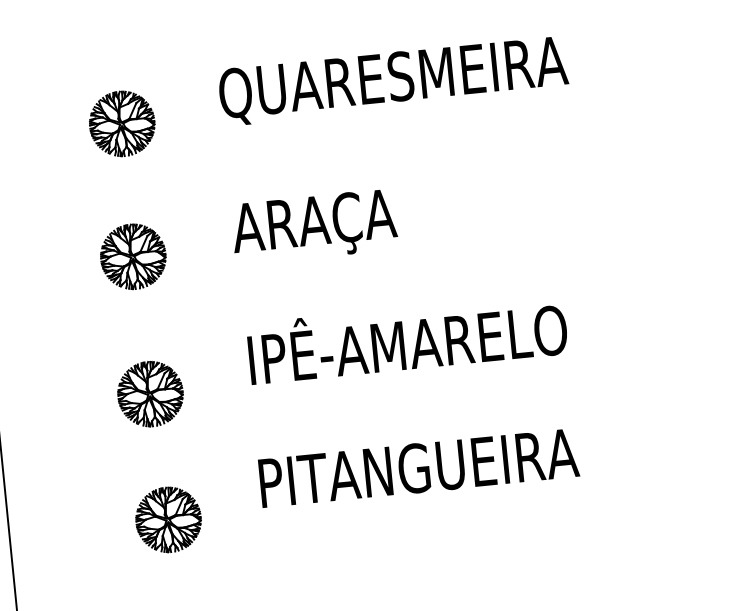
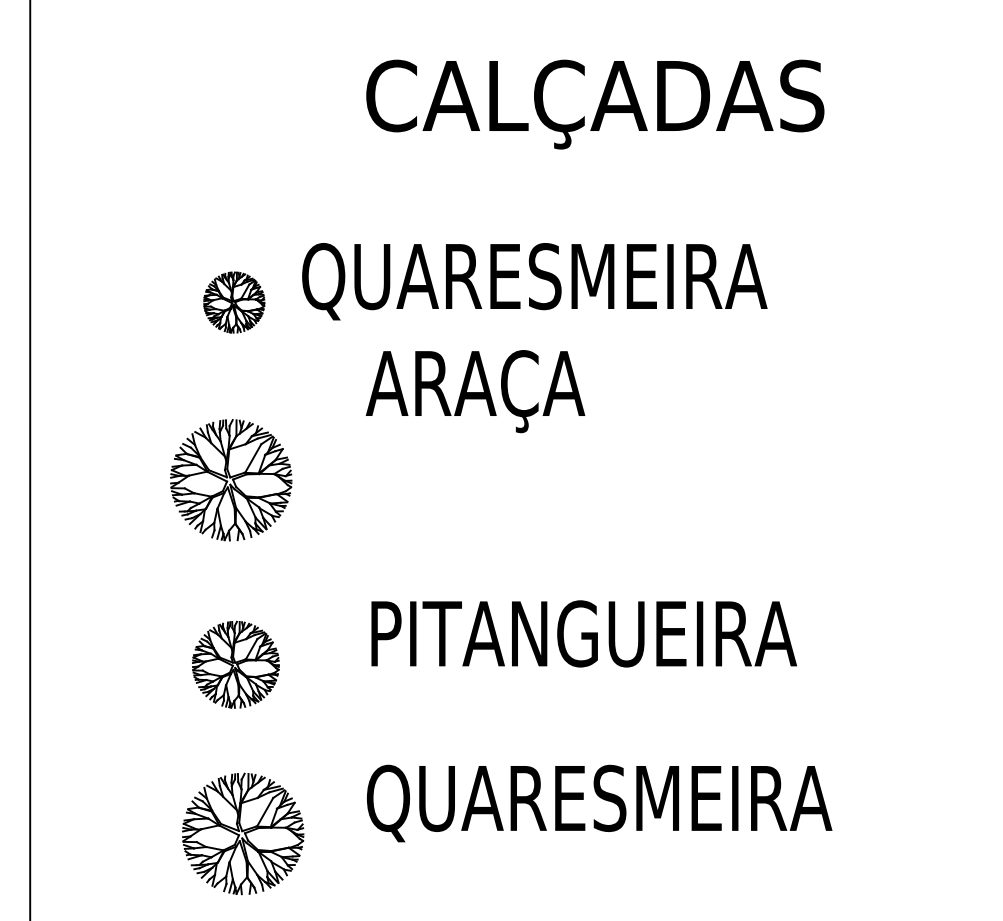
text: (393, 80) -> (534, 281), moved
part: (122, 123) -> (234, 302), size x0.7
text: (314, 226) -> (475, 391), moved
part: (133, 256) -> (231, 480), size x1.4
text: (409, 338) -> (586, 625), IPÊ-AMARELO -> PITANGUEIRA
text: (432, 470) -> (599, 803), PITANGUEIRA -> QUARESMEIRA
part: (168, 519) -> (243, 833), size x1.4

